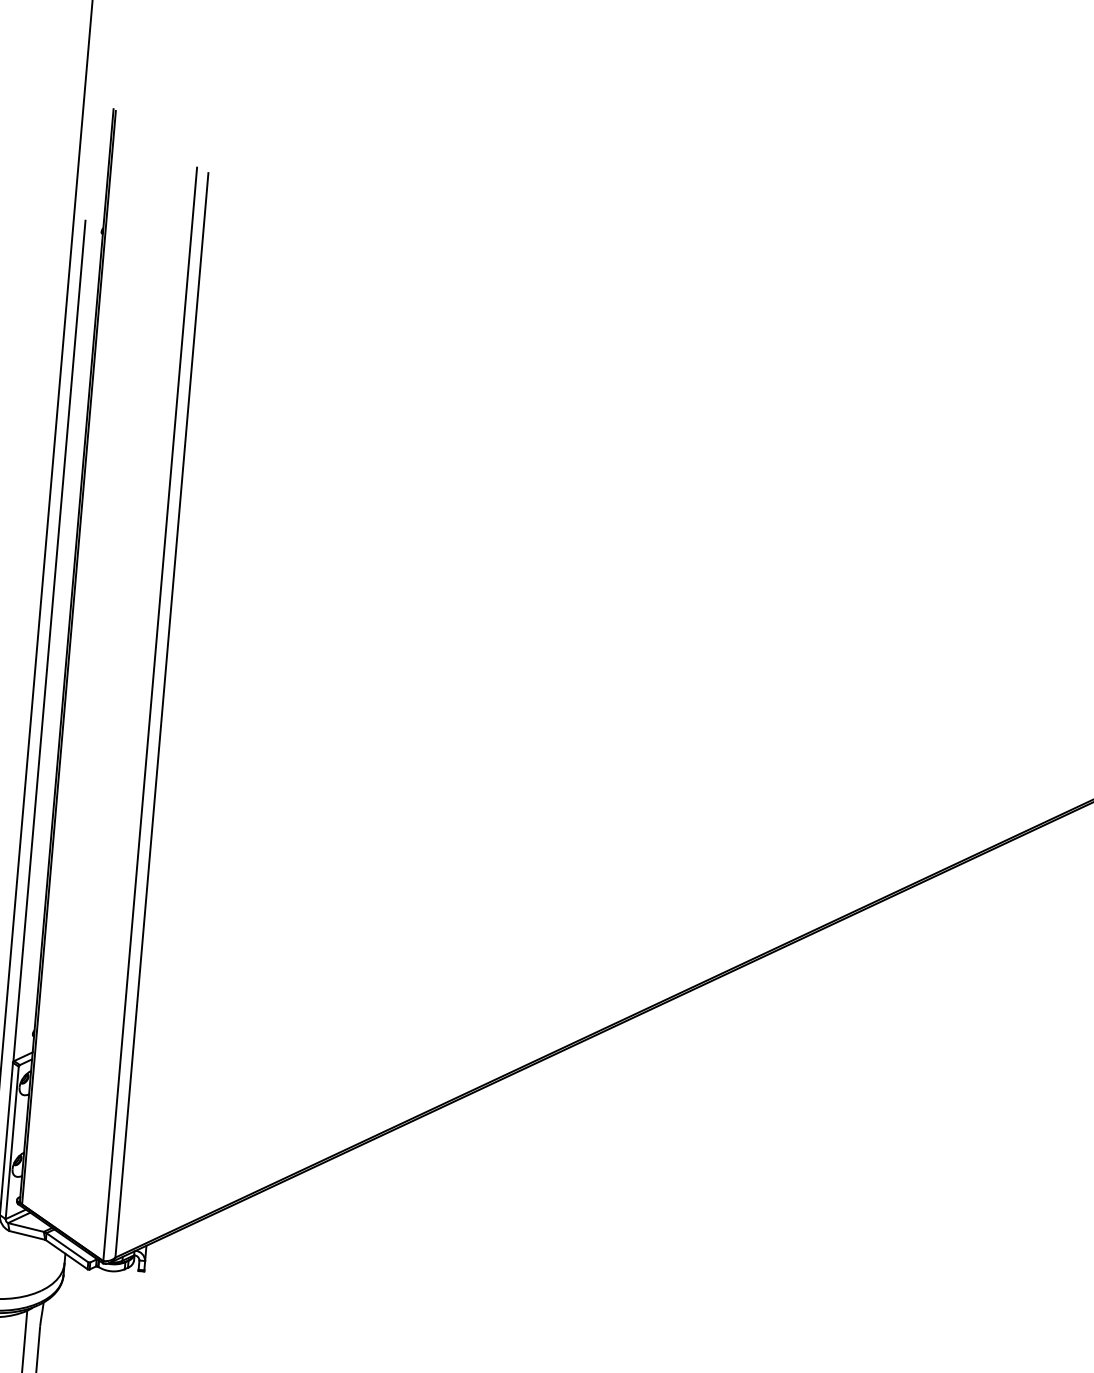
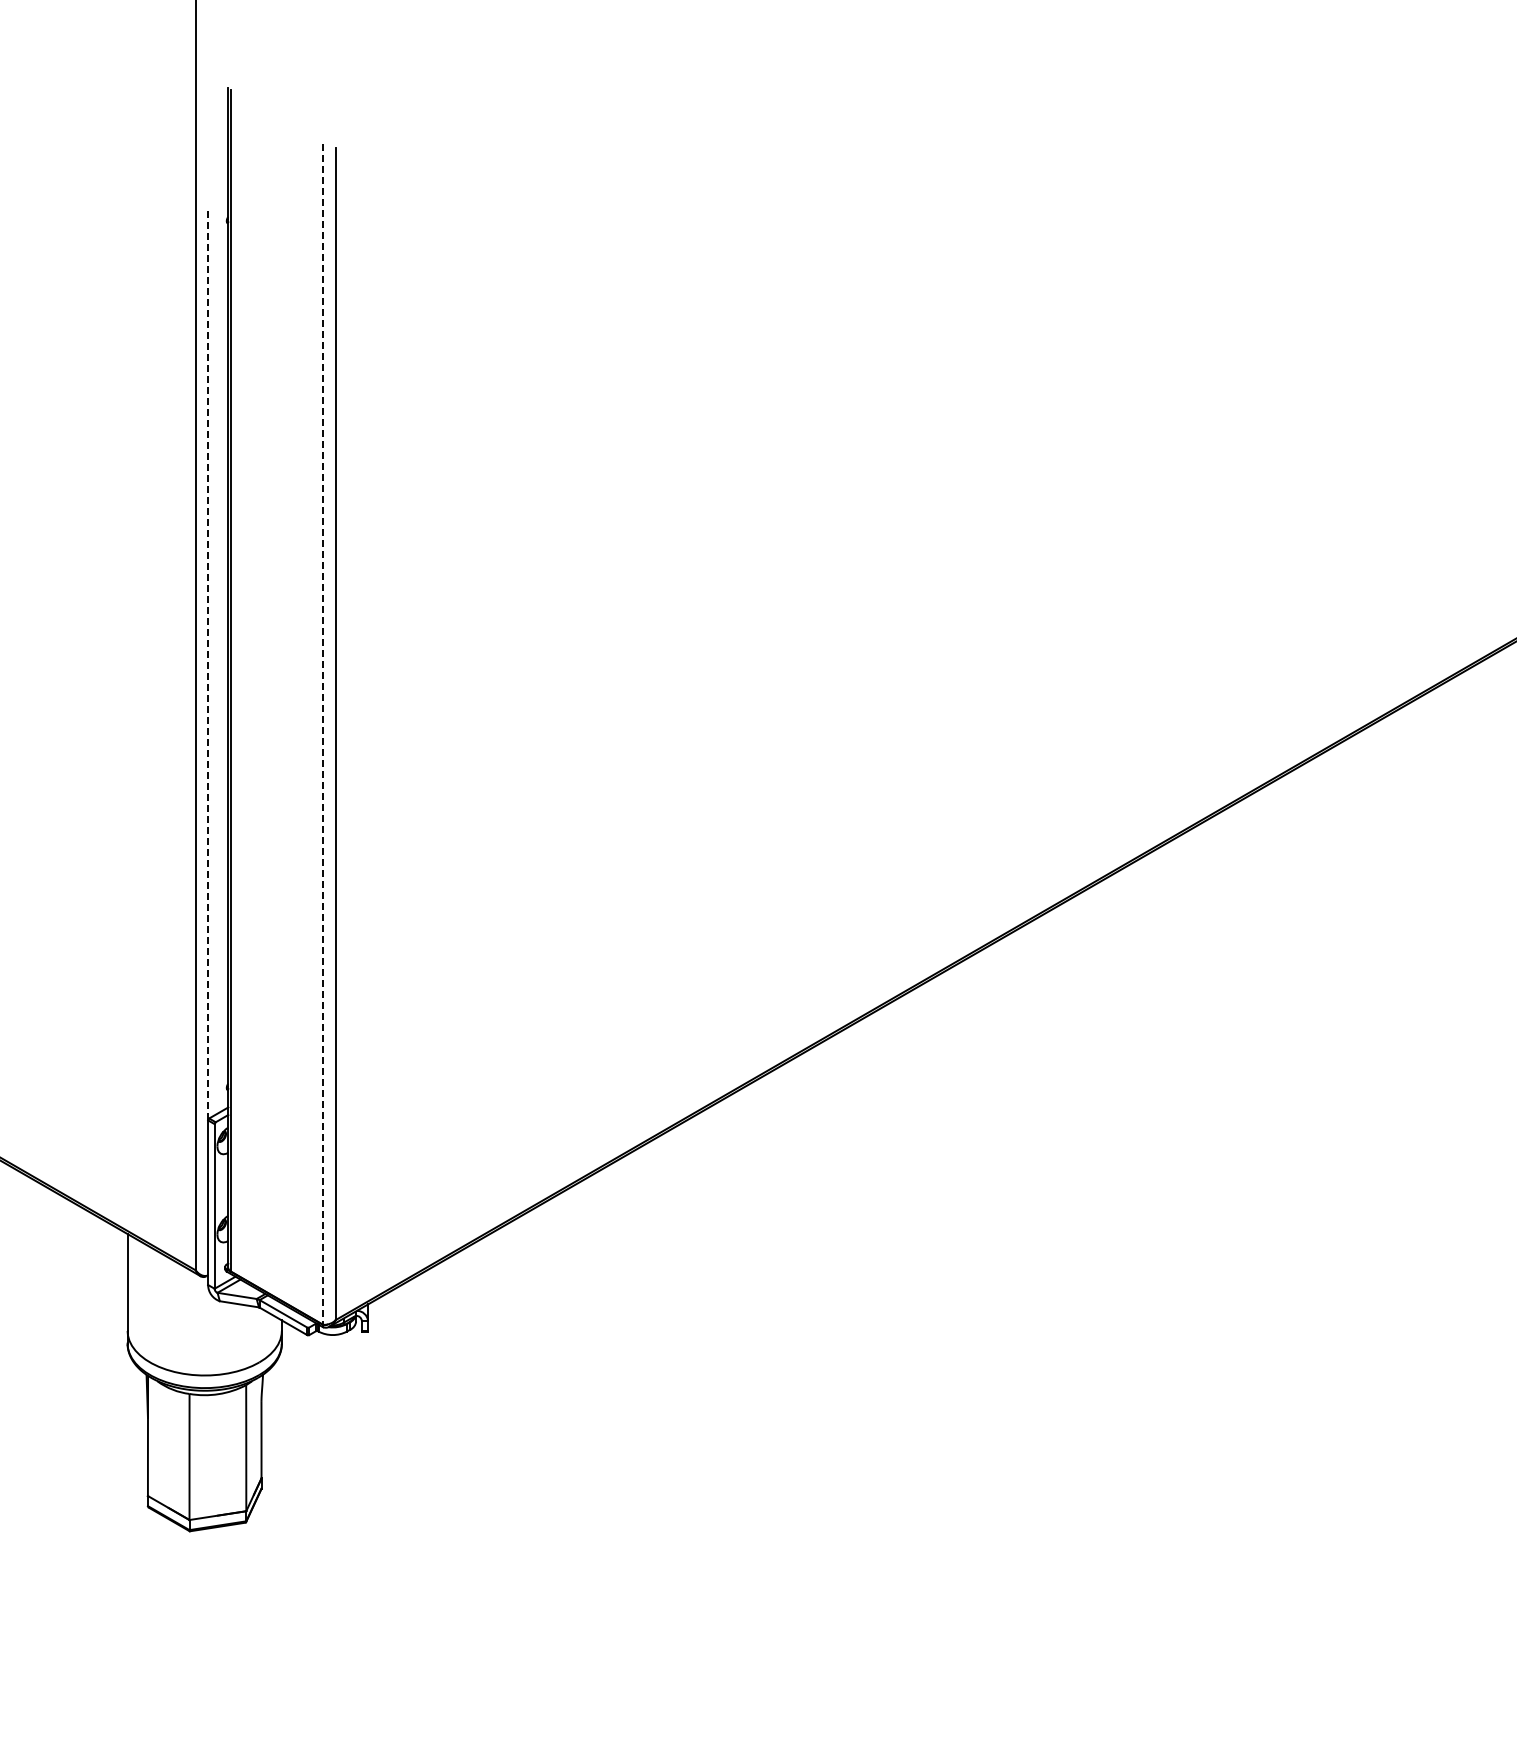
line: (49, 641) -> (208, 665), solid -> dashed
line: (150, 714) -> (323, 734), solid -> dashed

